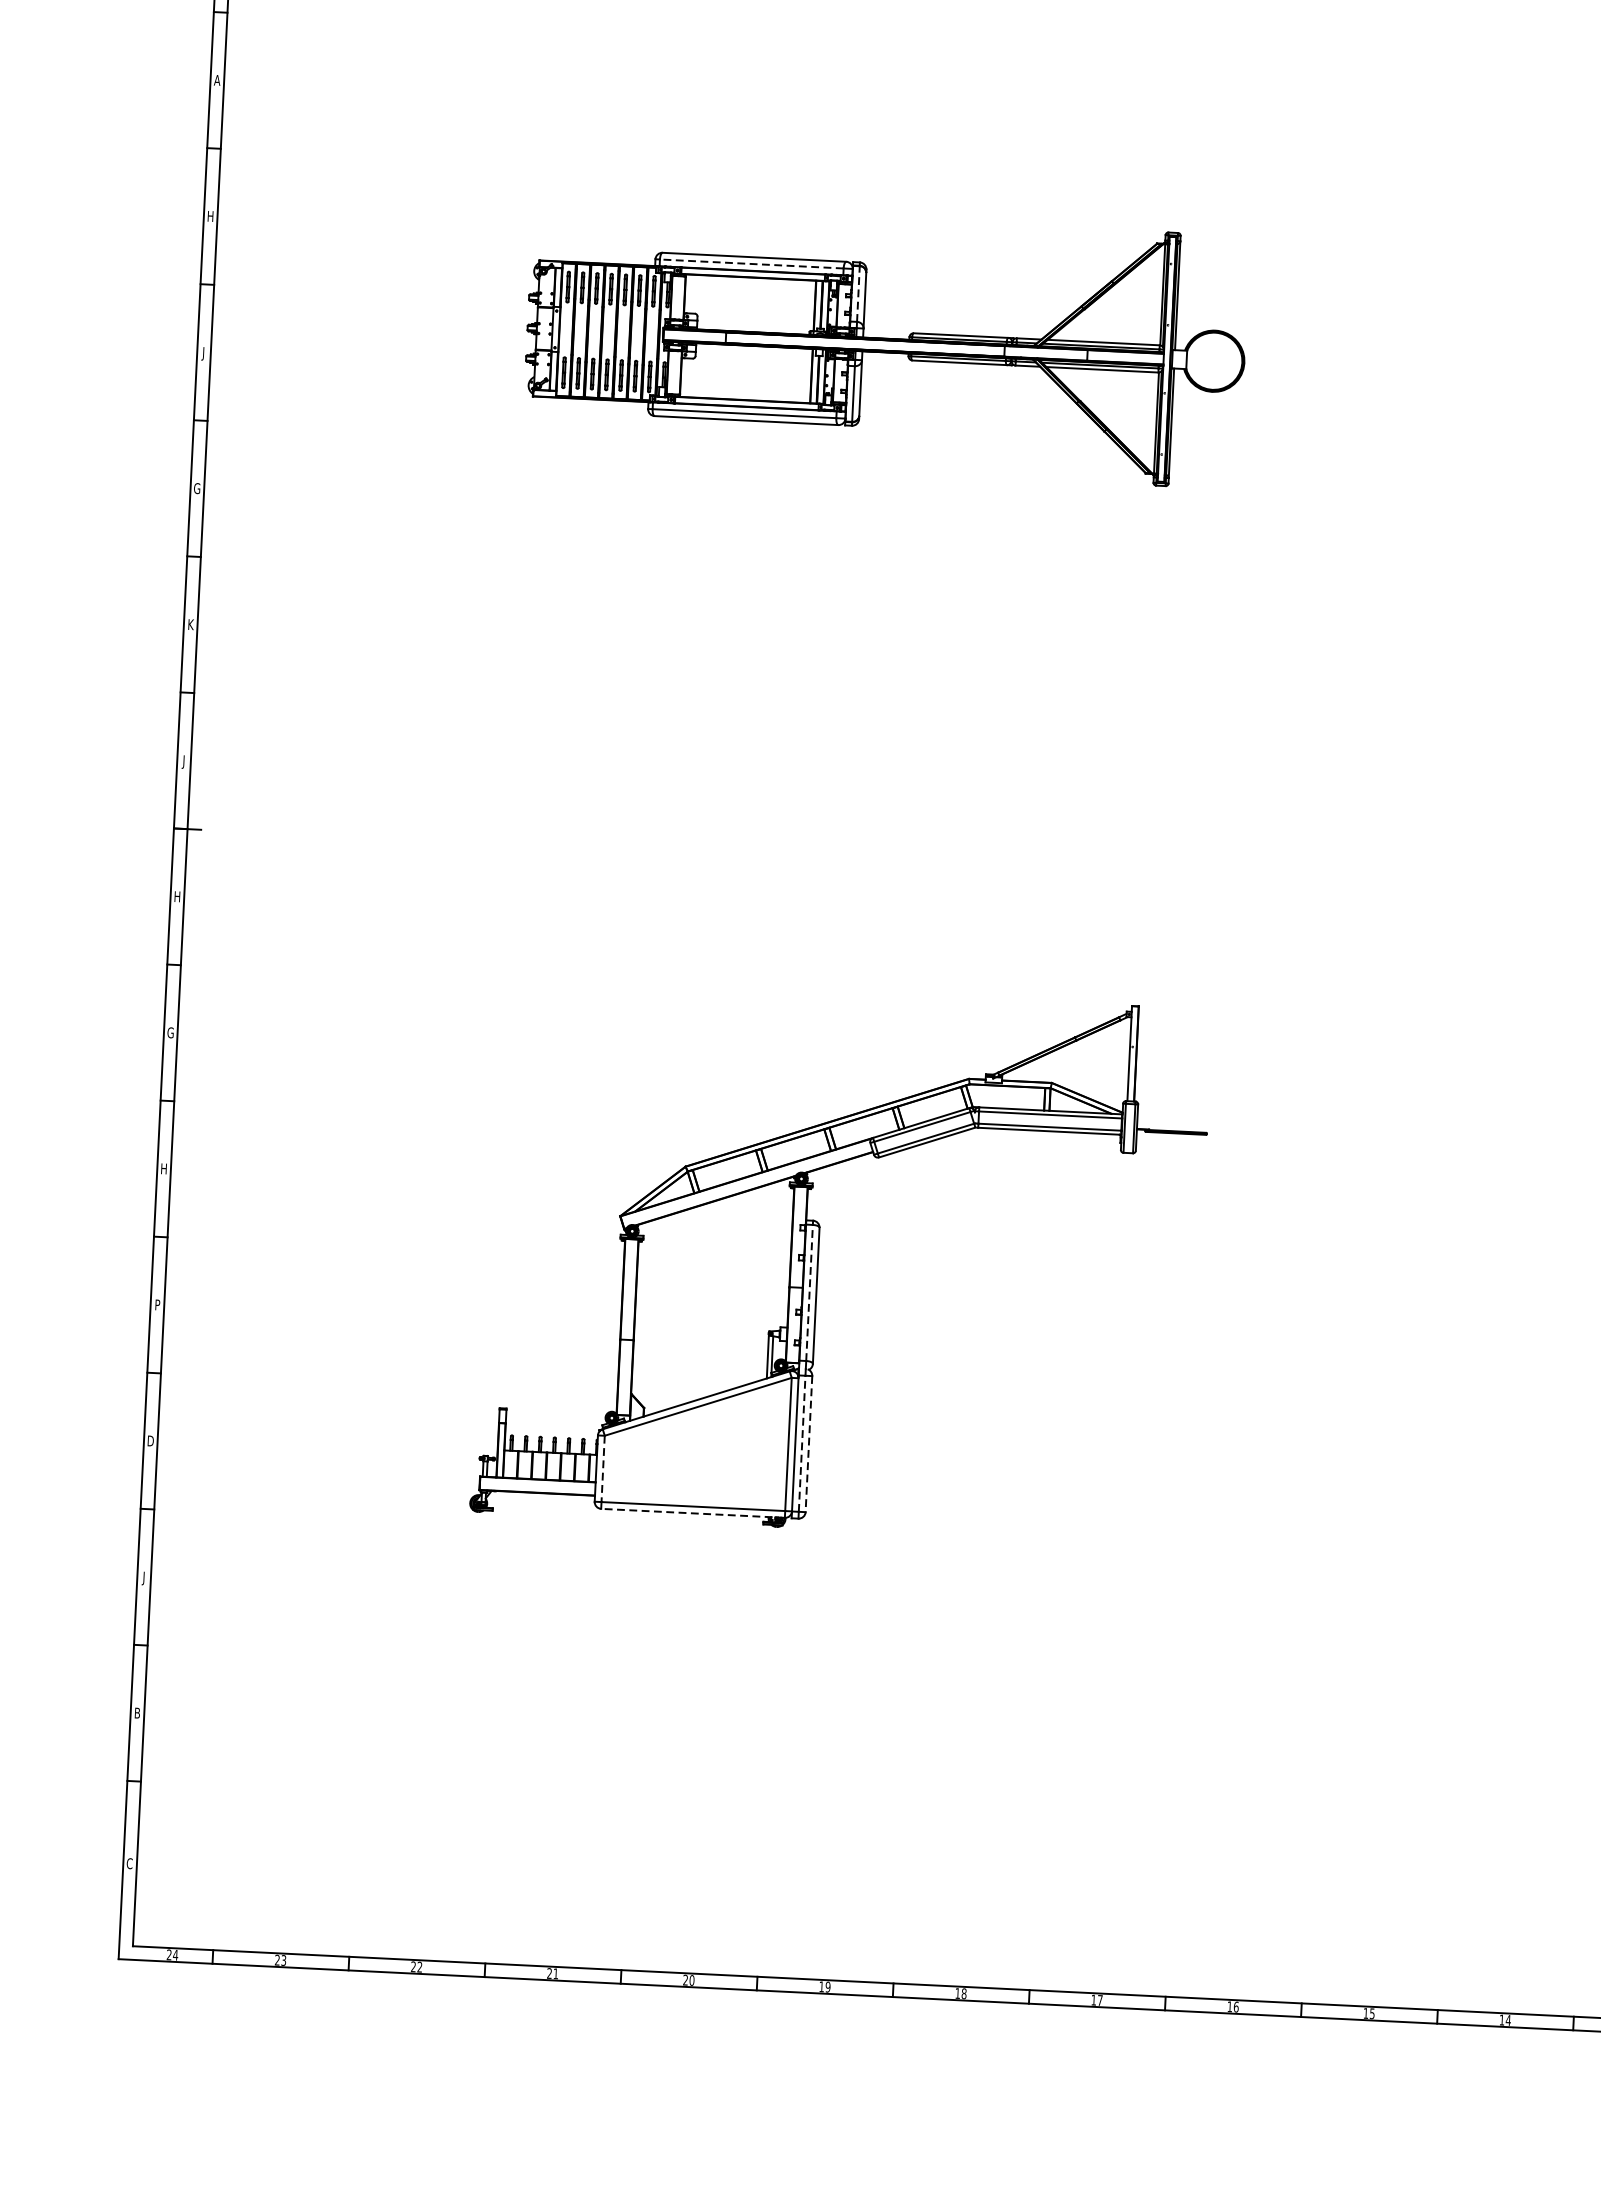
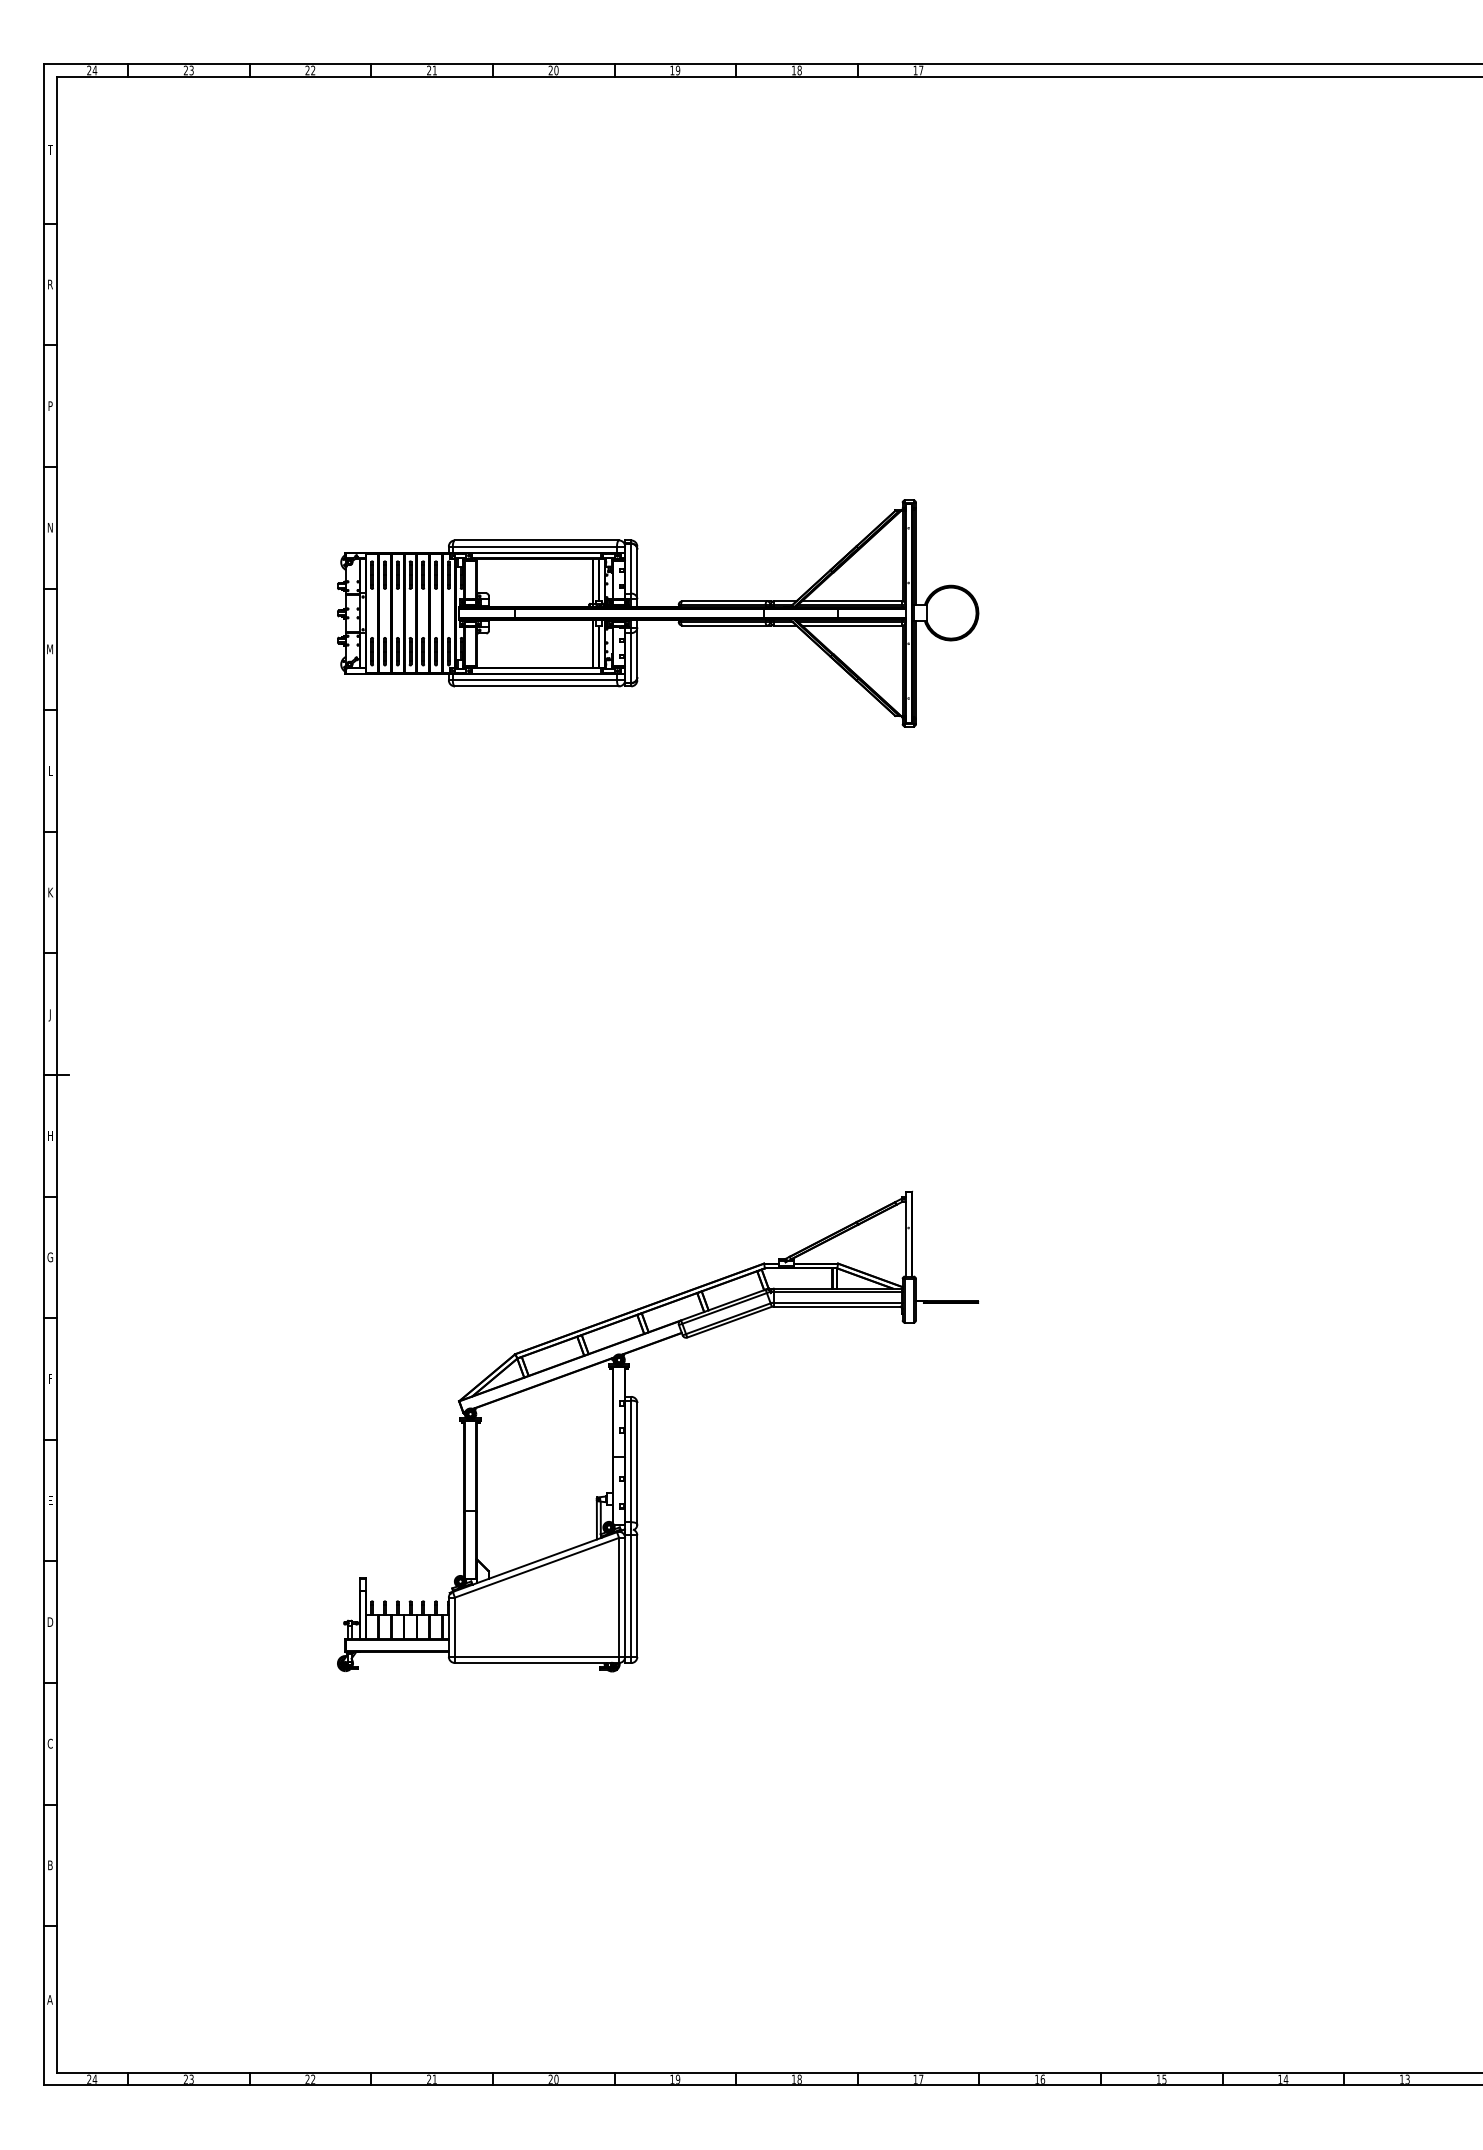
text: (217, 79) -> (50, 405), A -> P
text: (209, 216) -> (49, 527), H -> N
line: (751, 263) -> (534, 546), dashed -> solid
line: (858, 293) -> (631, 568), dashed -> solid
text: (202, 353) -> (49, 650), J -> M
text: (196, 488) -> (49, 770), G -> L
text: (164, 1168) -> (50, 1378), H -> F
line: (809, 1293) -> (631, 1461), dashed -> solid
text: (157, 1304) -> (50, 1500), P -> E
line: (802, 1444) -> (631, 1596), dashed -> solid
line: (809, 1444) -> (637, 1596), dashed -> solid
line: (602, 1469) -> (454, 1627), dashed -> solid
line: (692, 1512) -> (536, 1662), dashed -> solid
text: (143, 1577) -> (49, 1744), J -> C
text: (129, 1863) -> (49, 1999), C -> A

